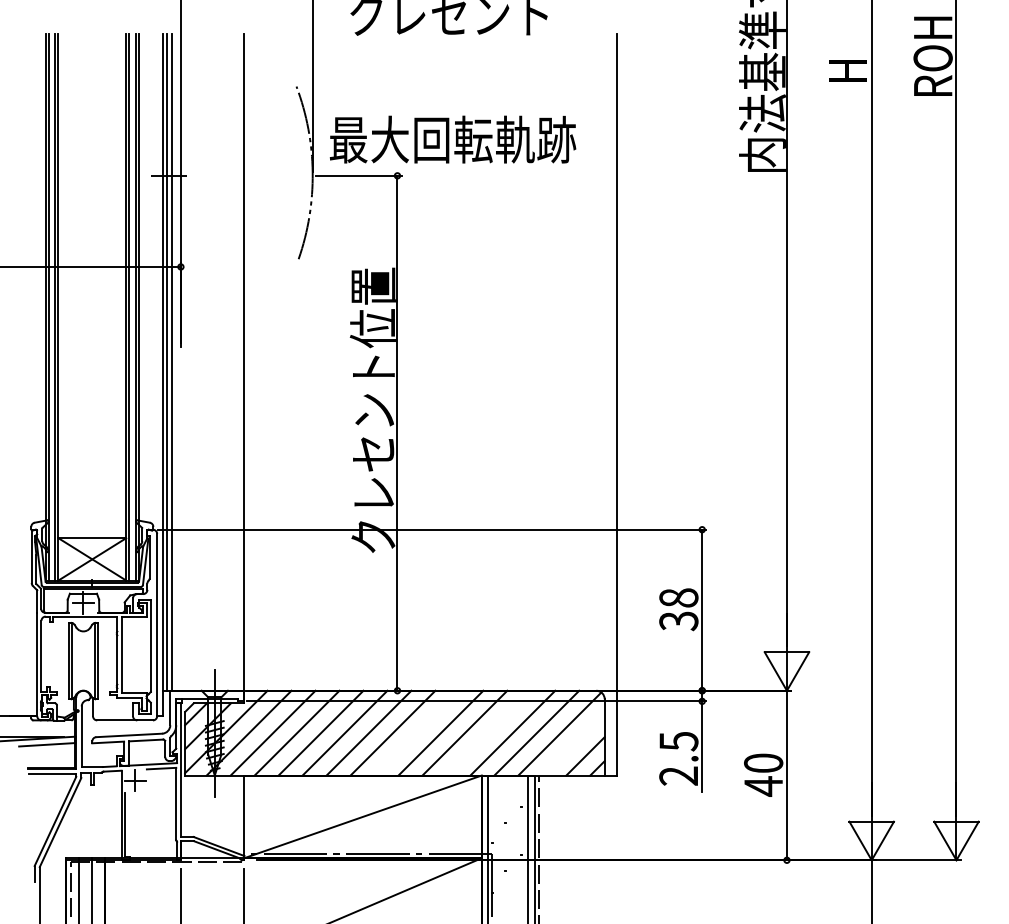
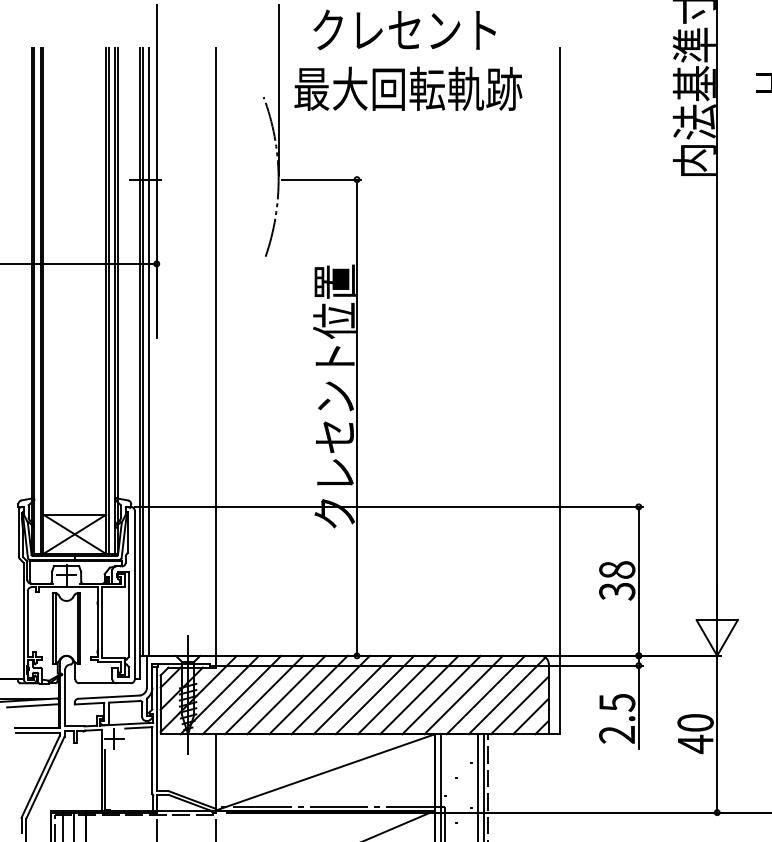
text: (452, 139) -> (407, 88), moved
line: (416, 732) -> (374, 694), added
line: (488, 732) -> (441, 694), added
line: (573, 744) -> (519, 705), added

